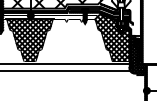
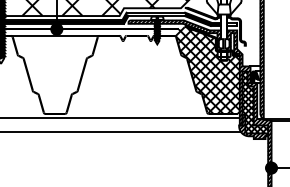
hatch: (29, 40) -> (54, 75), removed

